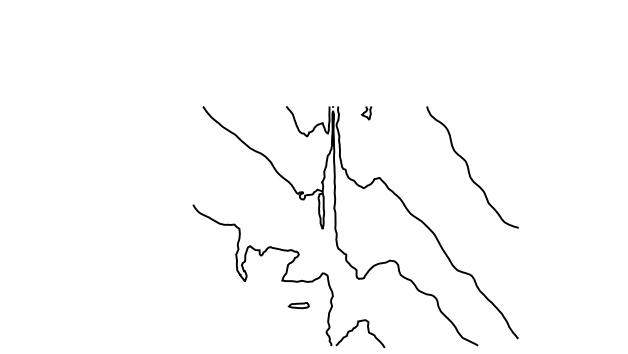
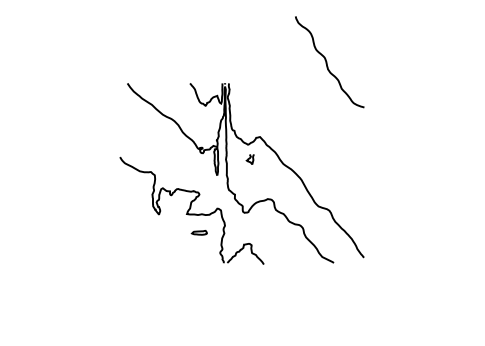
curve: (365, 113) -> (249, 159), moved
curve: (469, 167) -> (327, 62), moved

